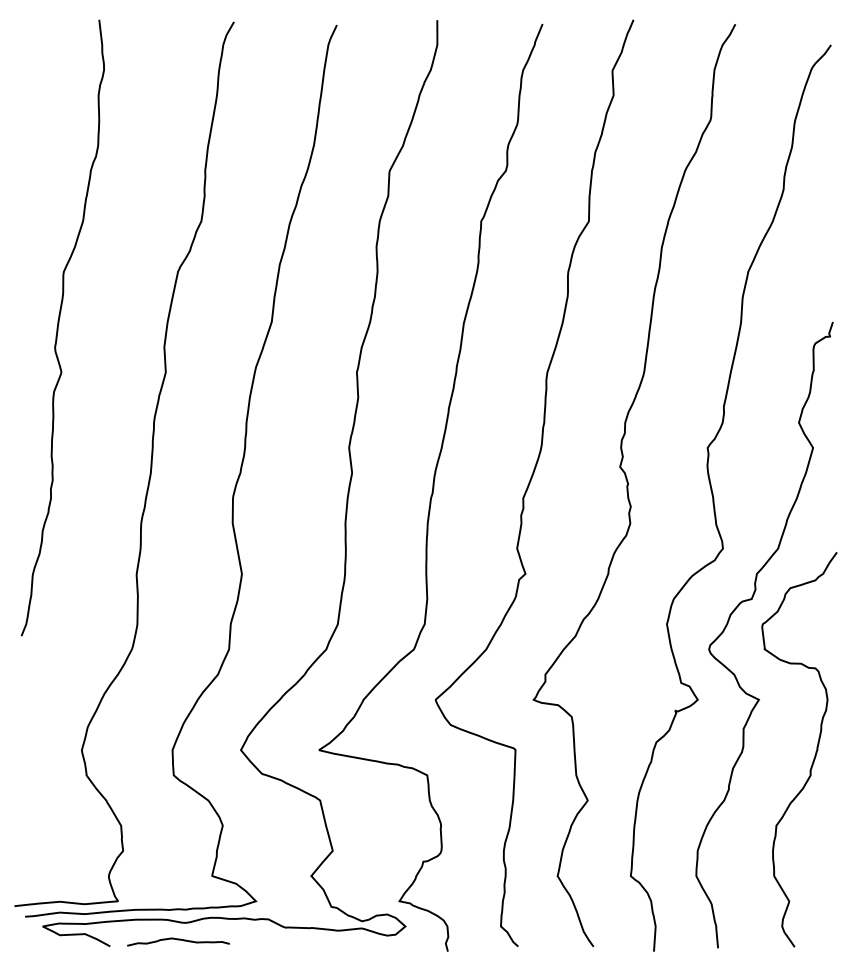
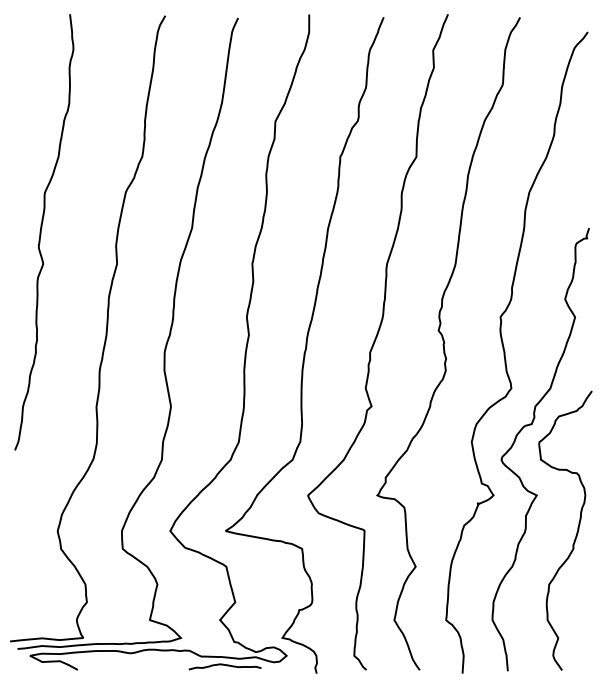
curve: (178, 940) -> (225, 665), moved

